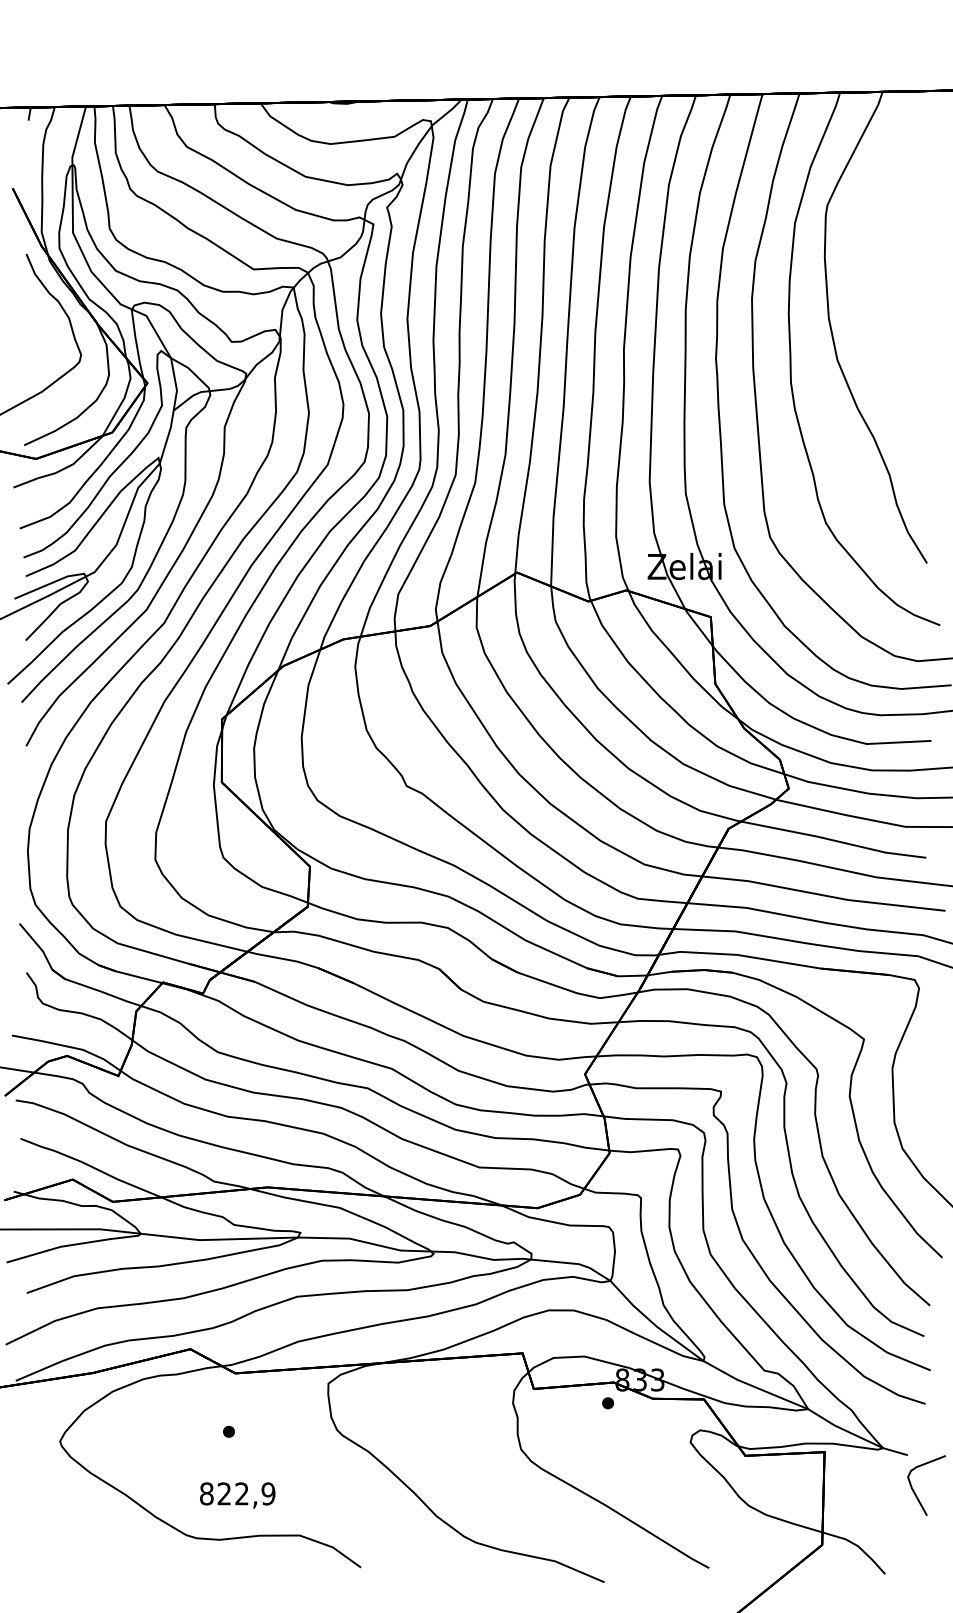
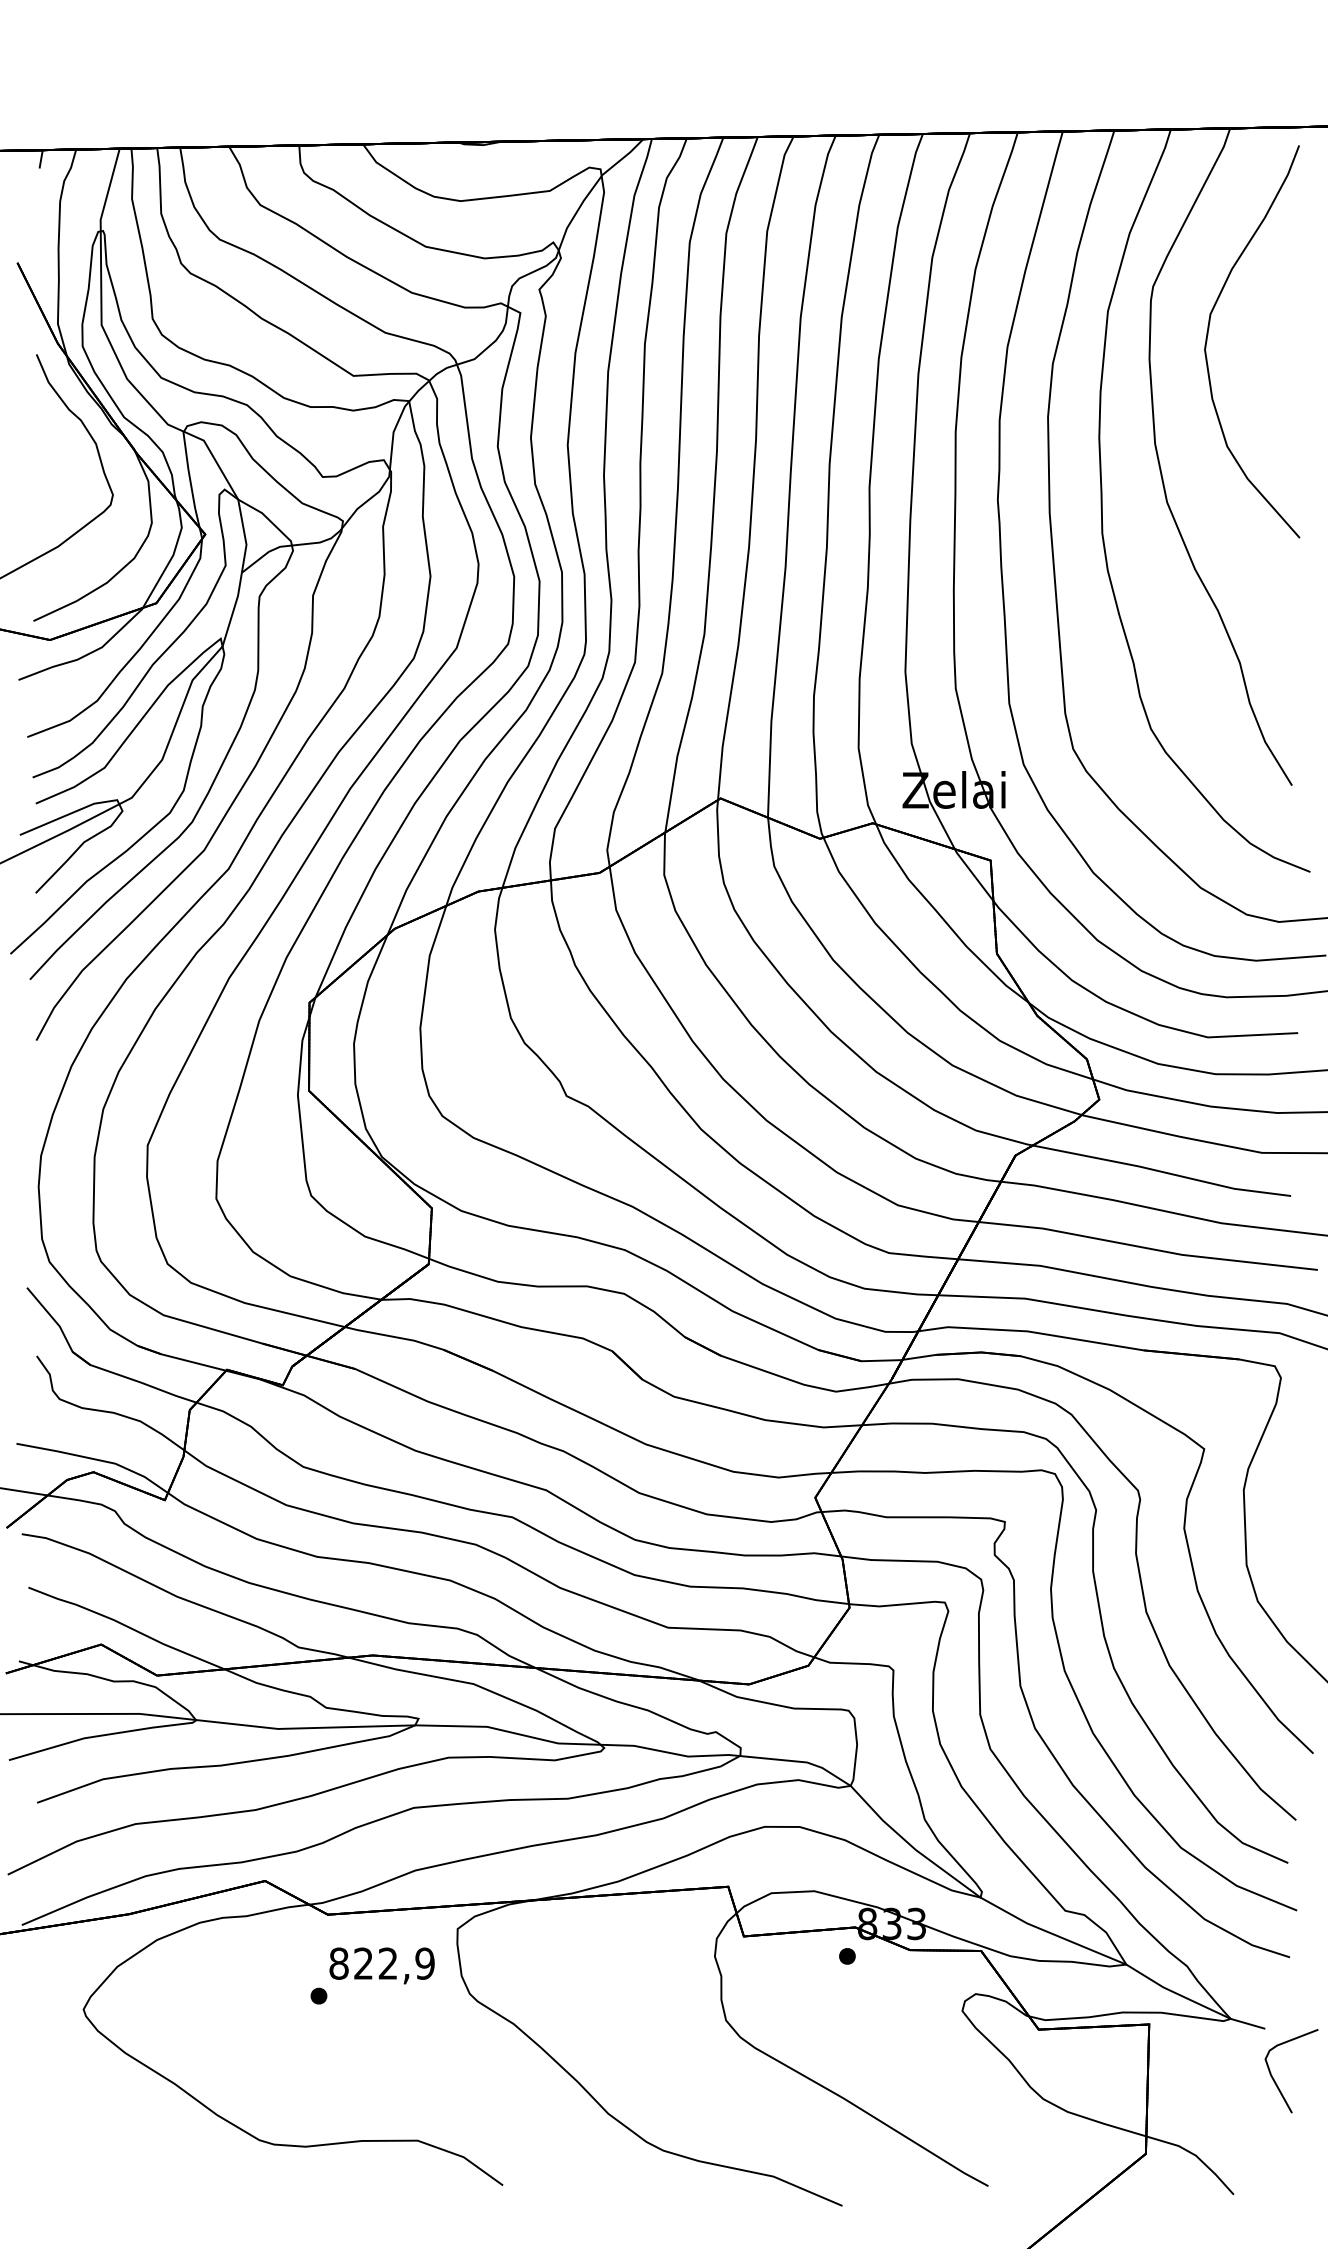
part: (867, 240) -> (1208, 335), added
text: (237, 1495) -> (381, 1965), moved

